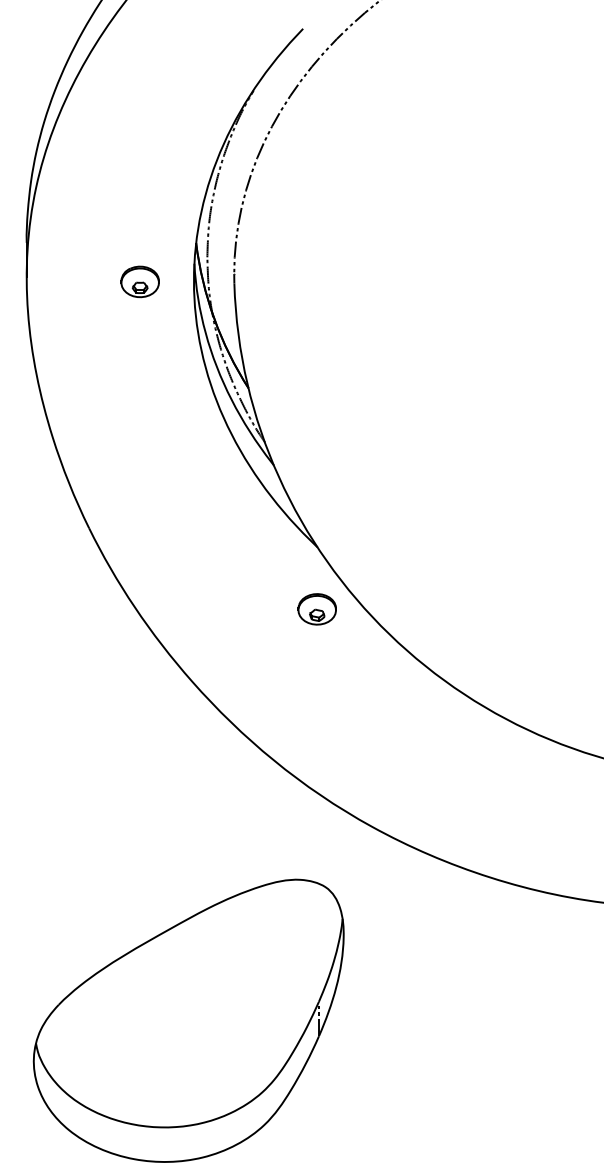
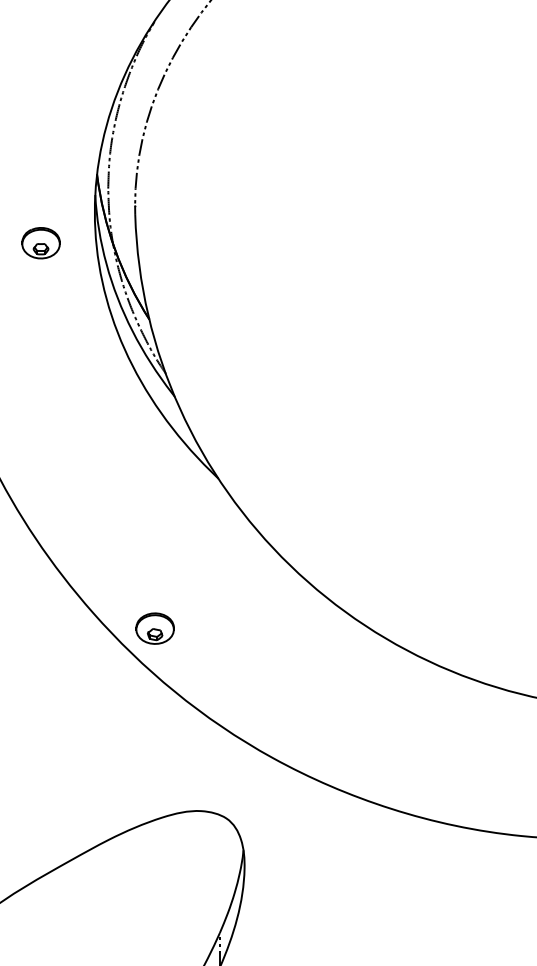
part: (139, 281) -> (40, 242), moved
part: (316, 609) -> (154, 628), moved

